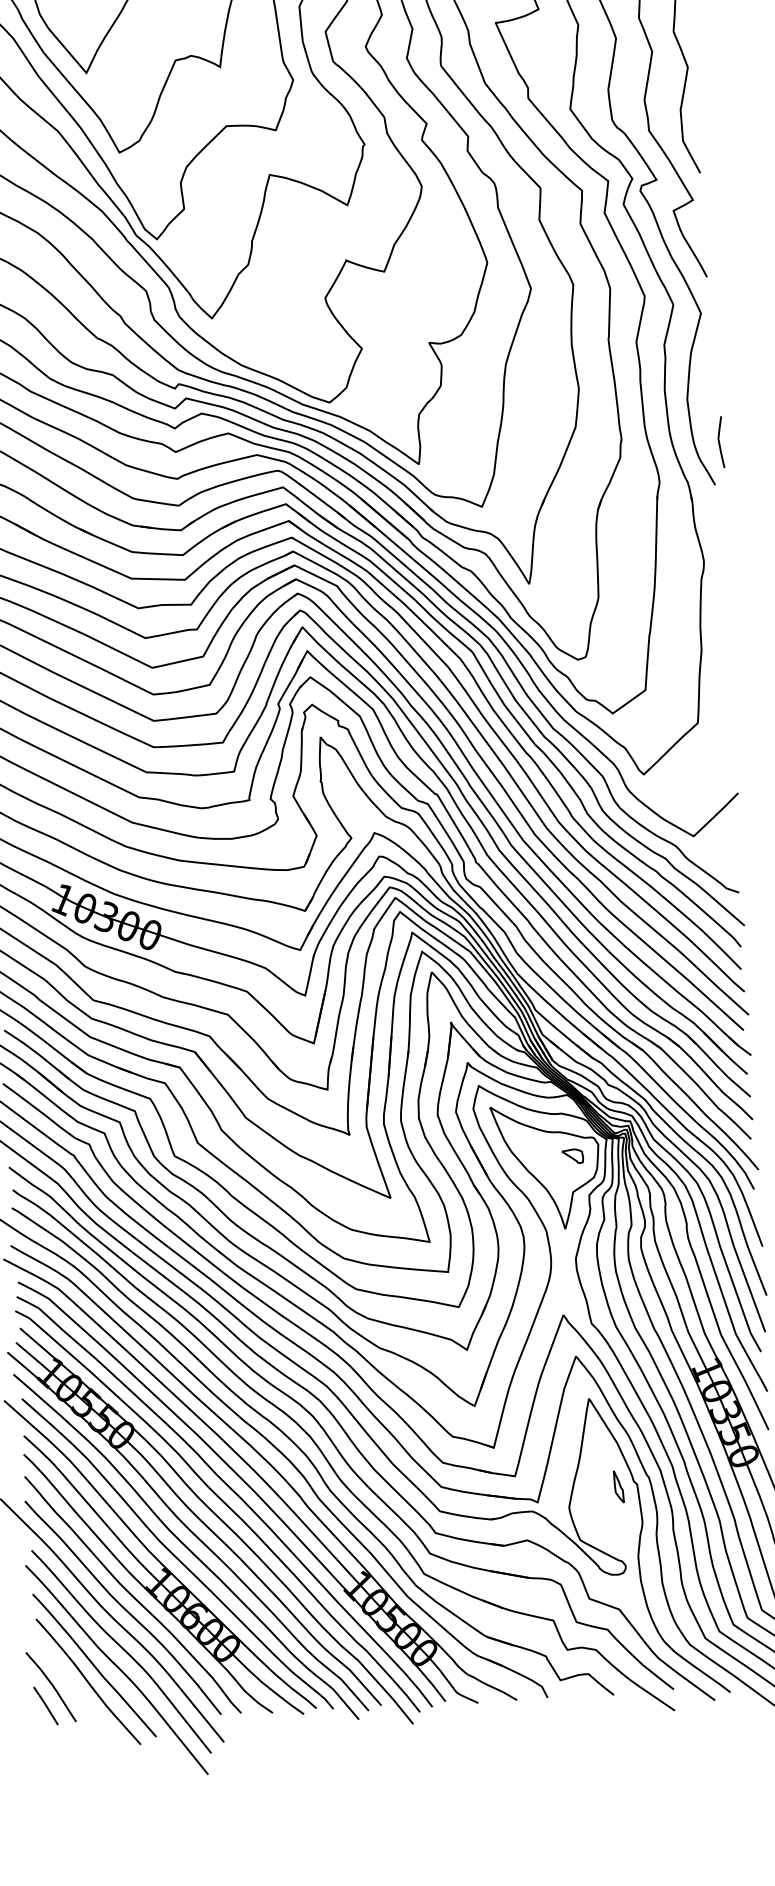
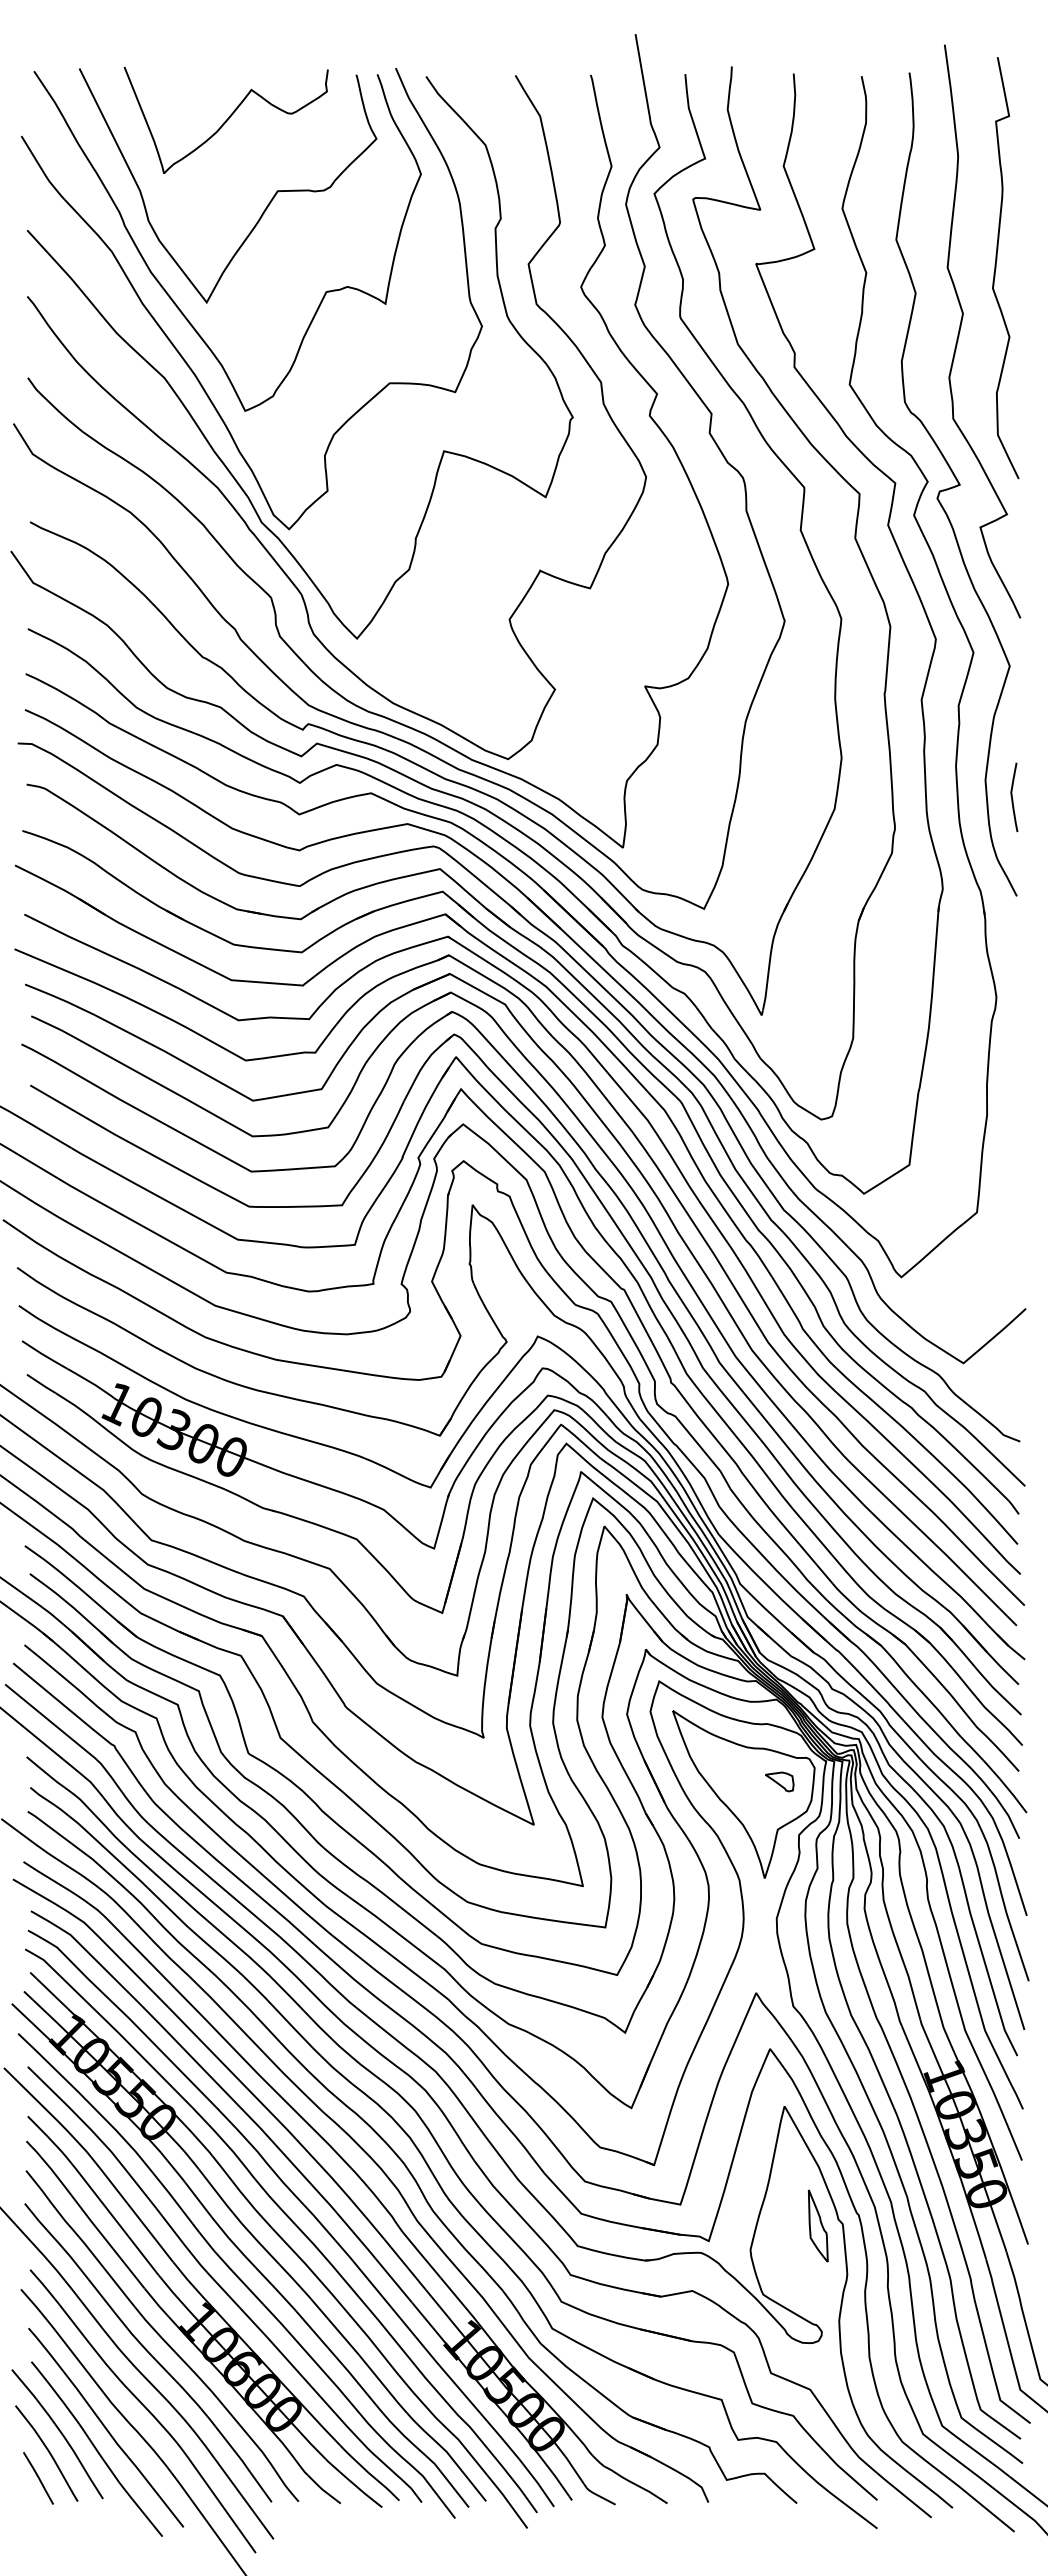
curve: (719, 441) -> (1012, 796), moved
part: (618, 1486) -> (817, 2225), size x1.67
curve: (59, 1670) -> (59, 2432), added

